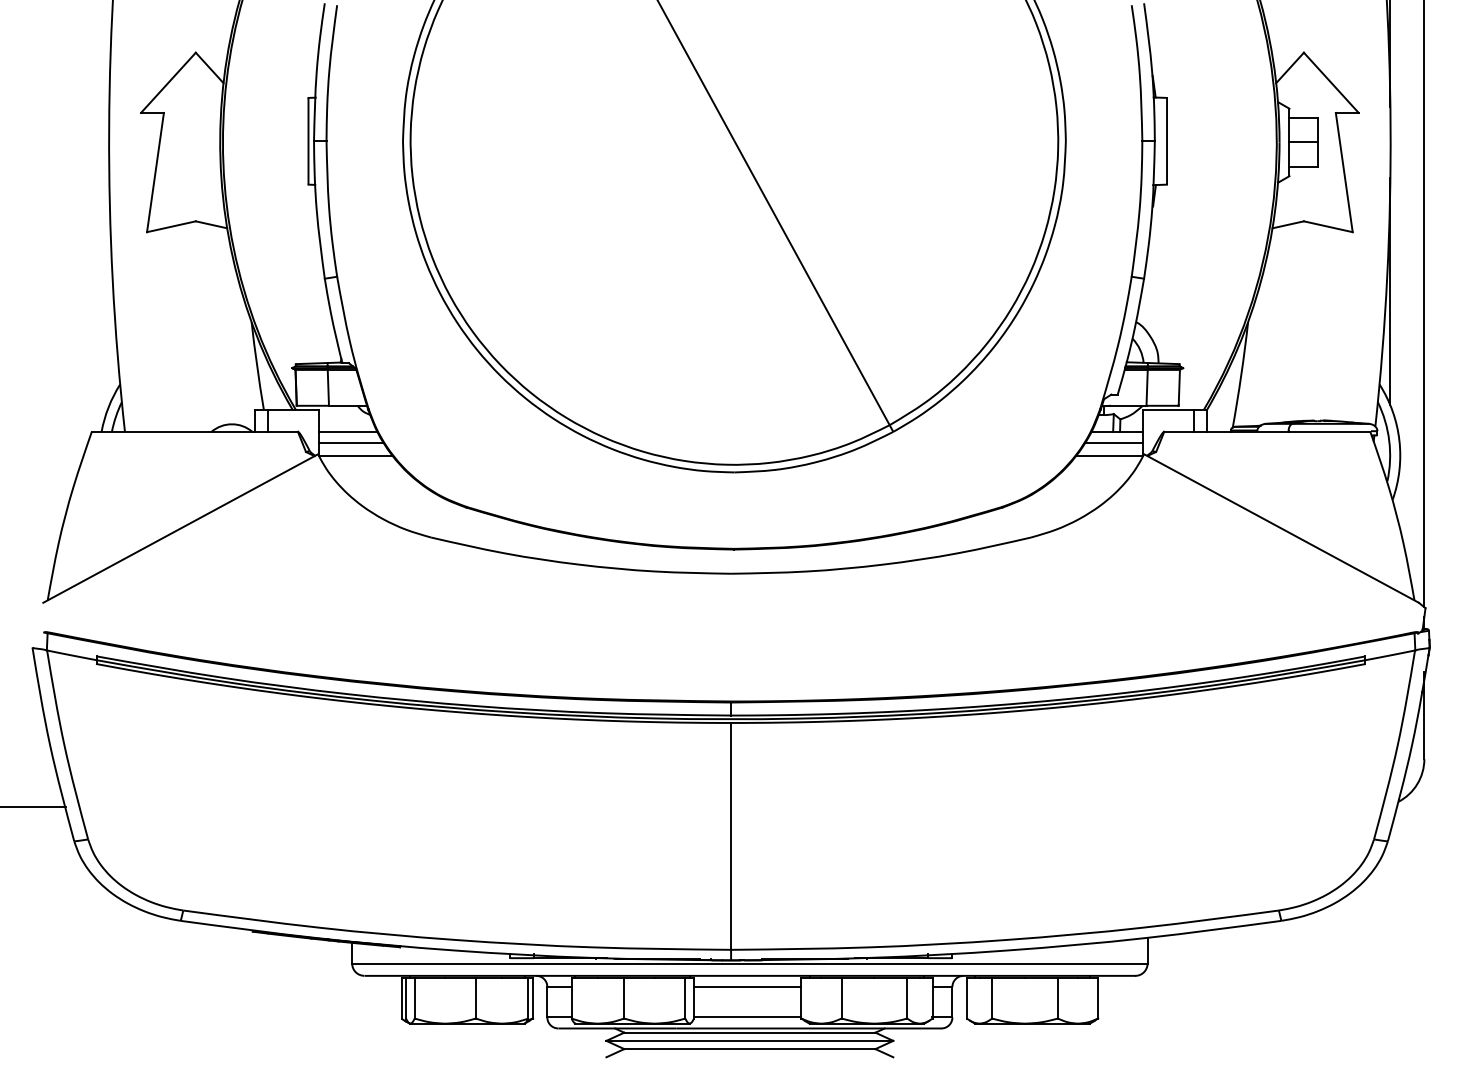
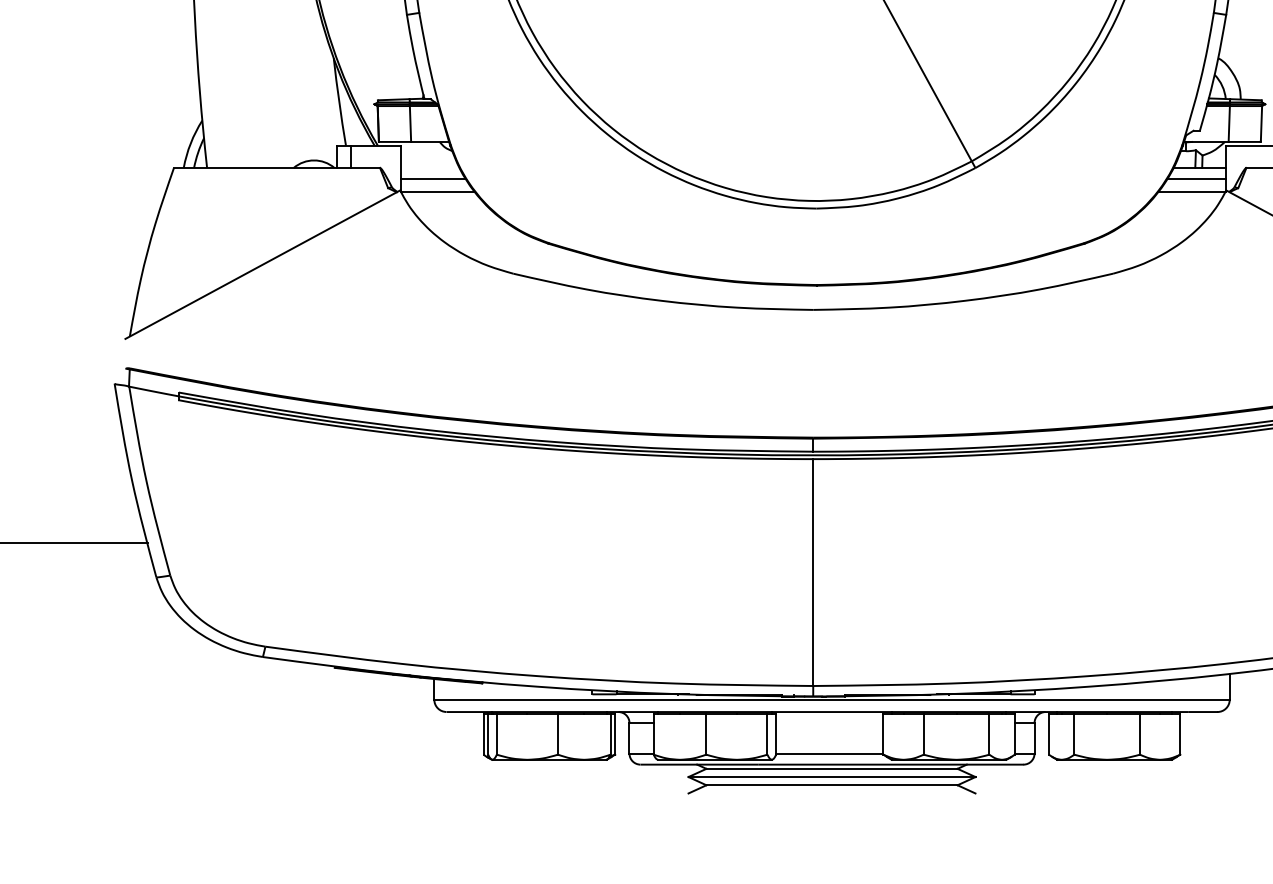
line: (347, 431) -> (429, 167), removed
line: (747, 986) -> (829, 722), removed

